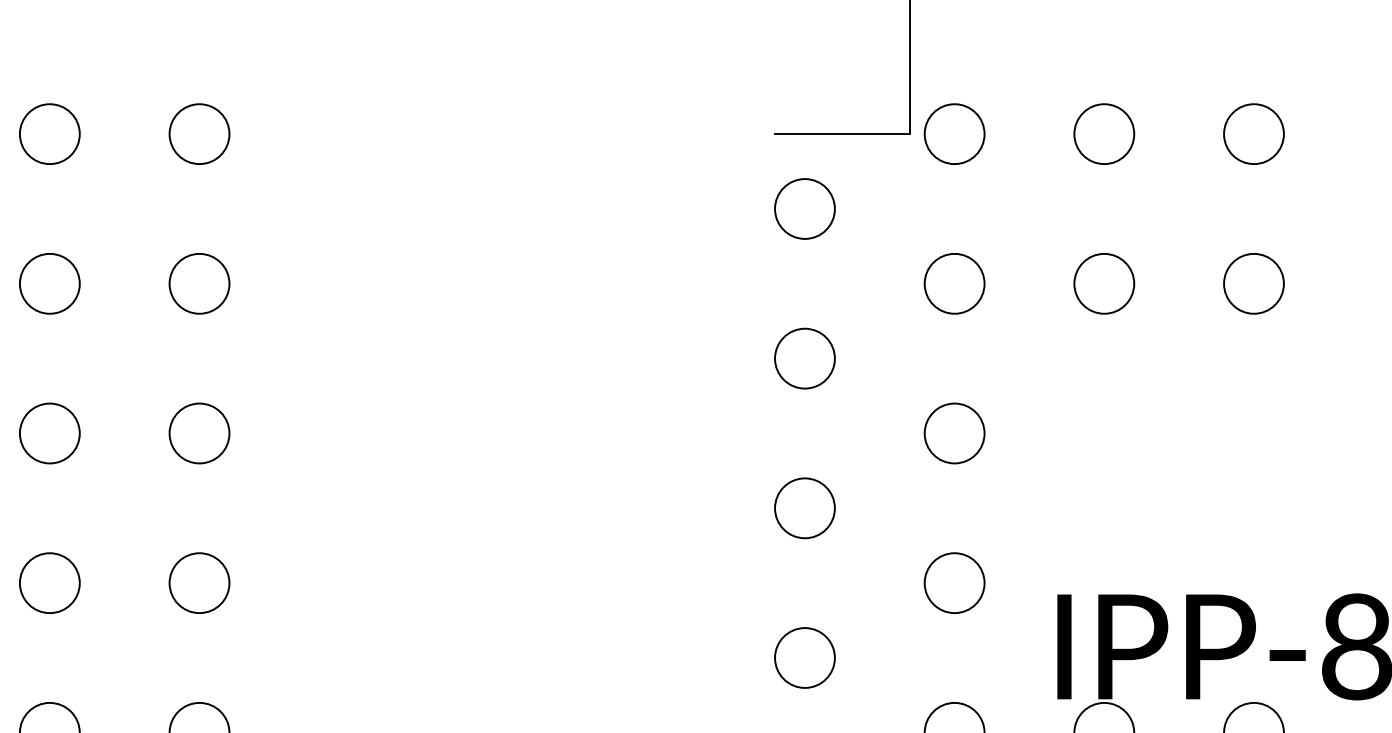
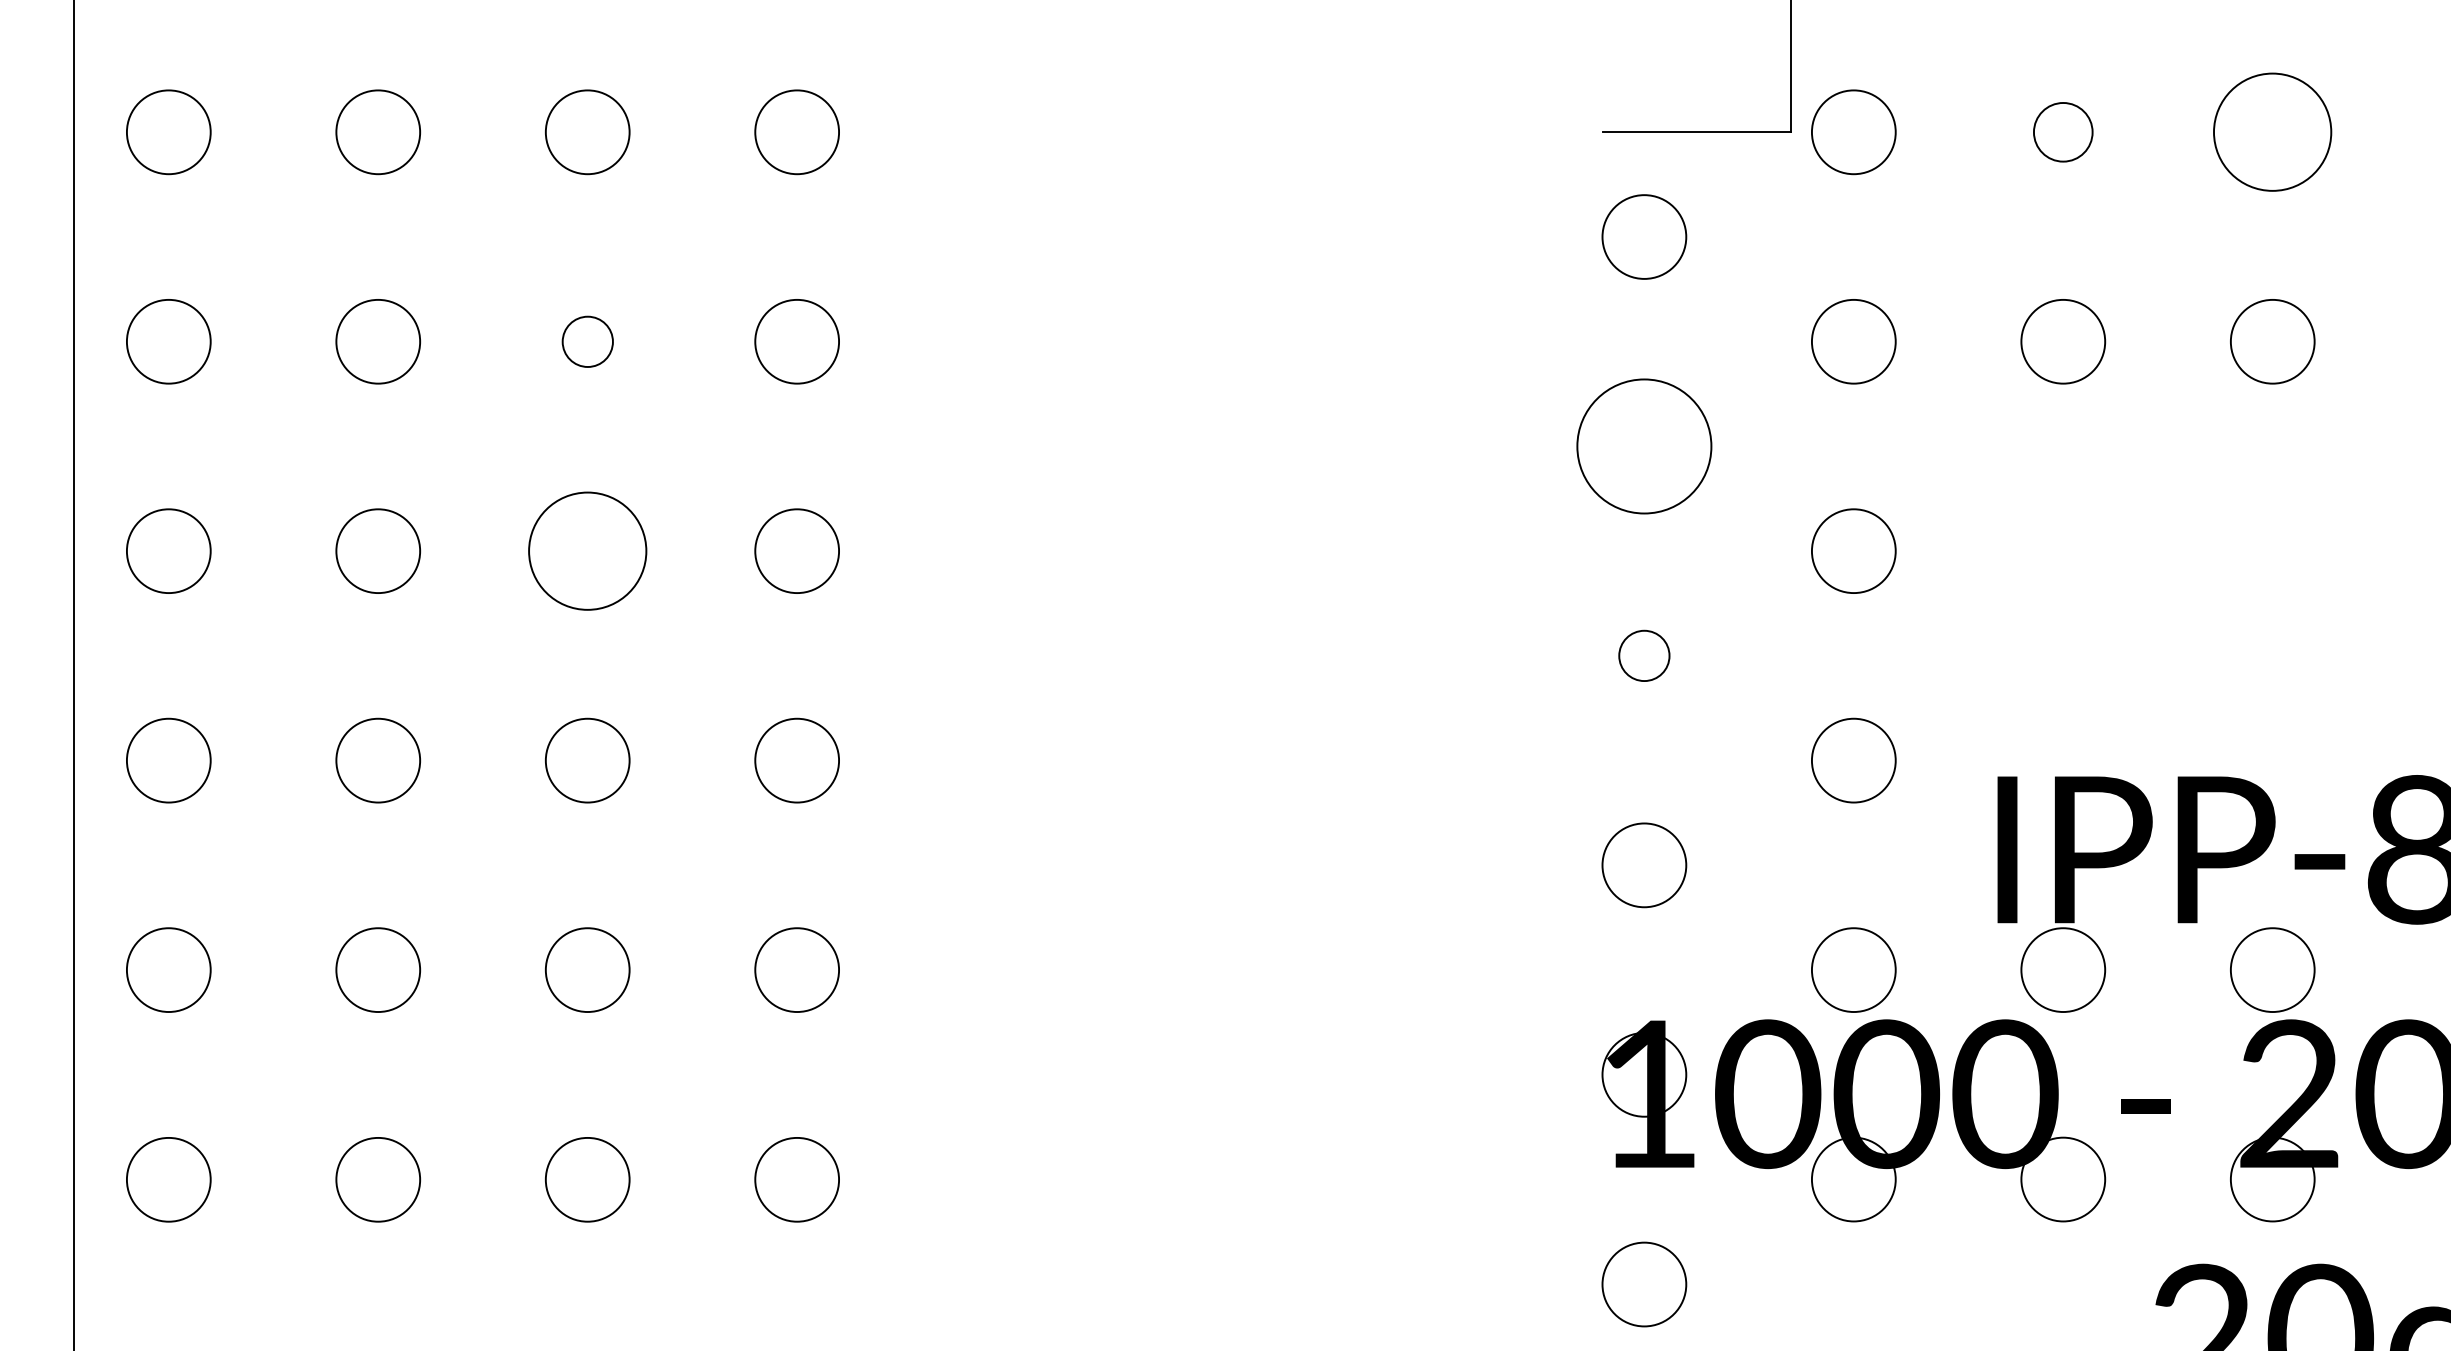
circle: (1104, 134) -> (2063, 132), size x0.7
circle: (1253, 134) -> (2272, 132), size x1.4
circle: (49, 283) -> (587, 341), size x0.6
circle: (805, 358) -> (1644, 446), size x1.6
circle: (49, 433) -> (587, 551), size x1.4
circle: (805, 508) -> (1644, 655), size x0.6

